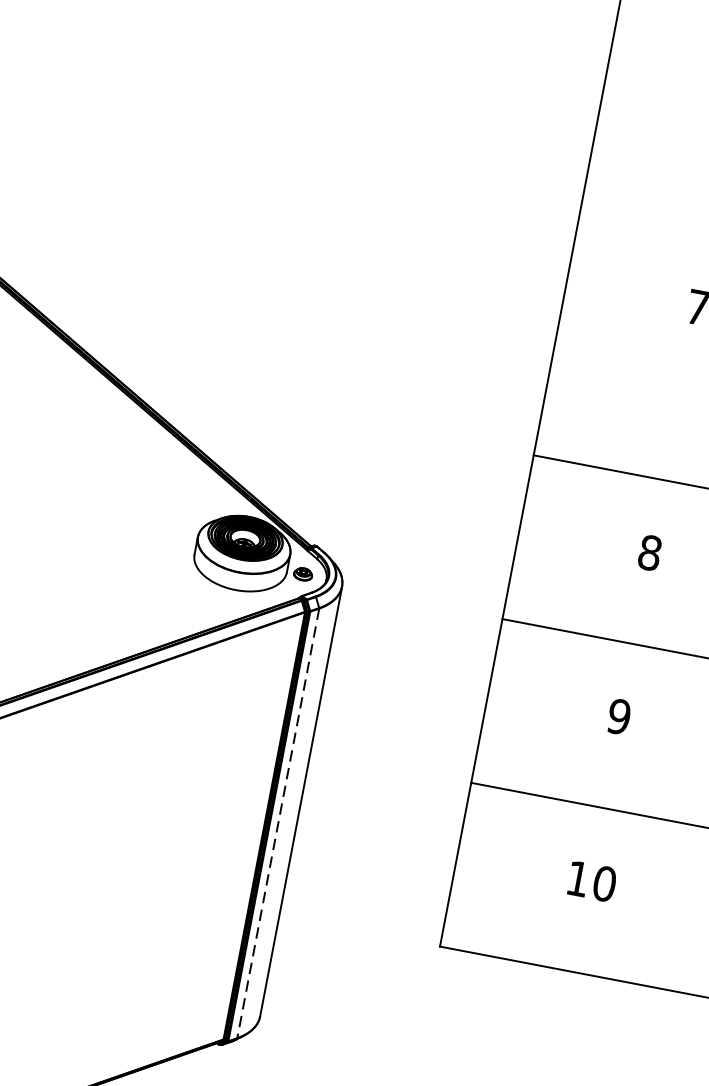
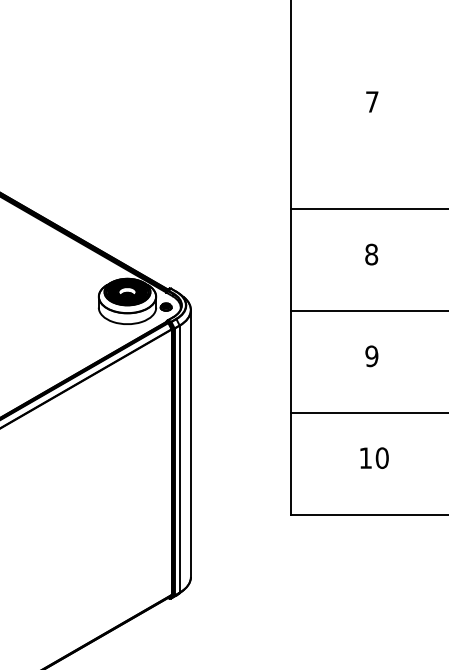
line: (277, 823) -> (179, 459), dashed -> solid

